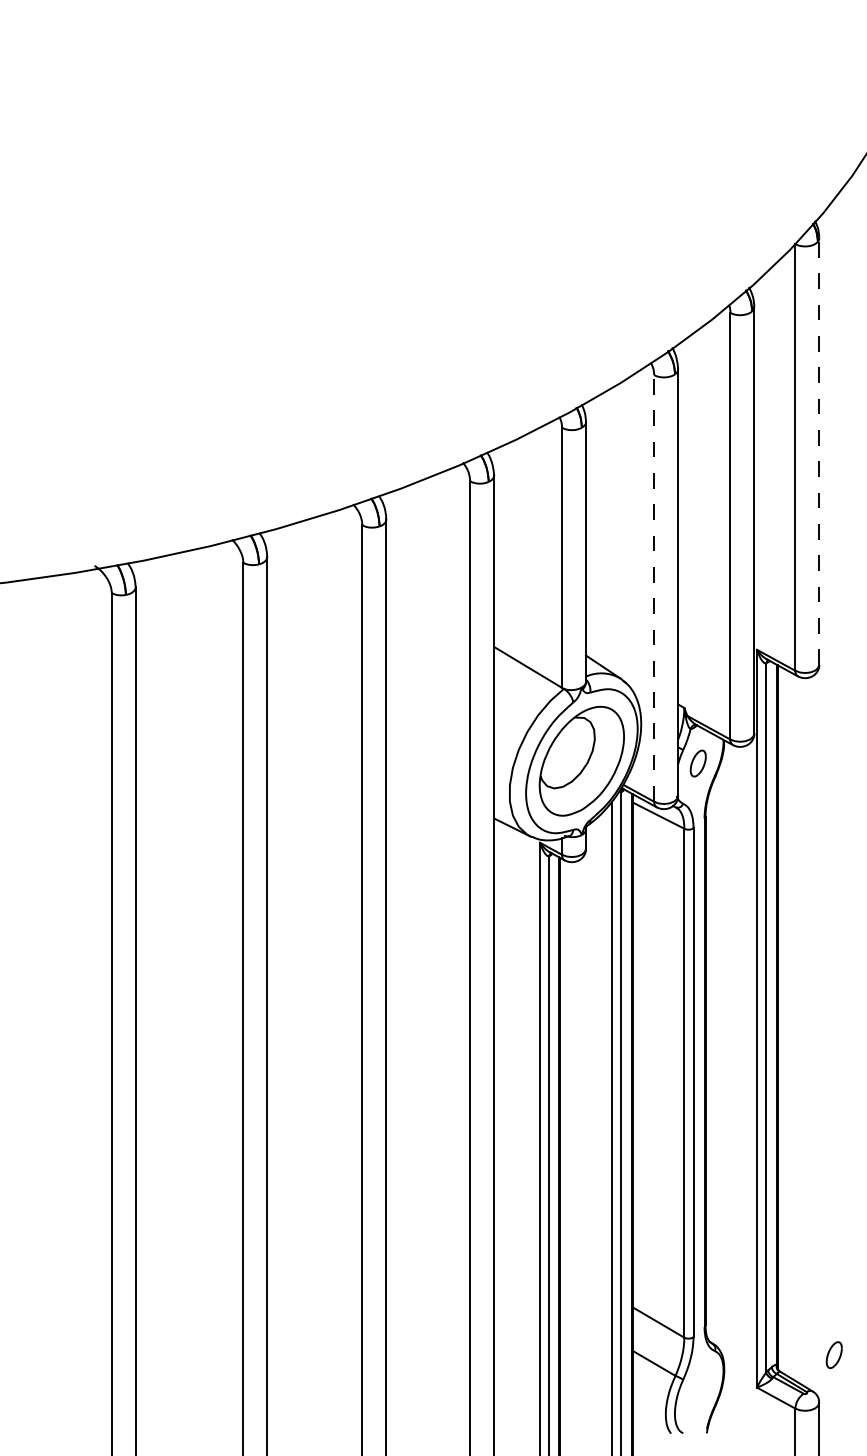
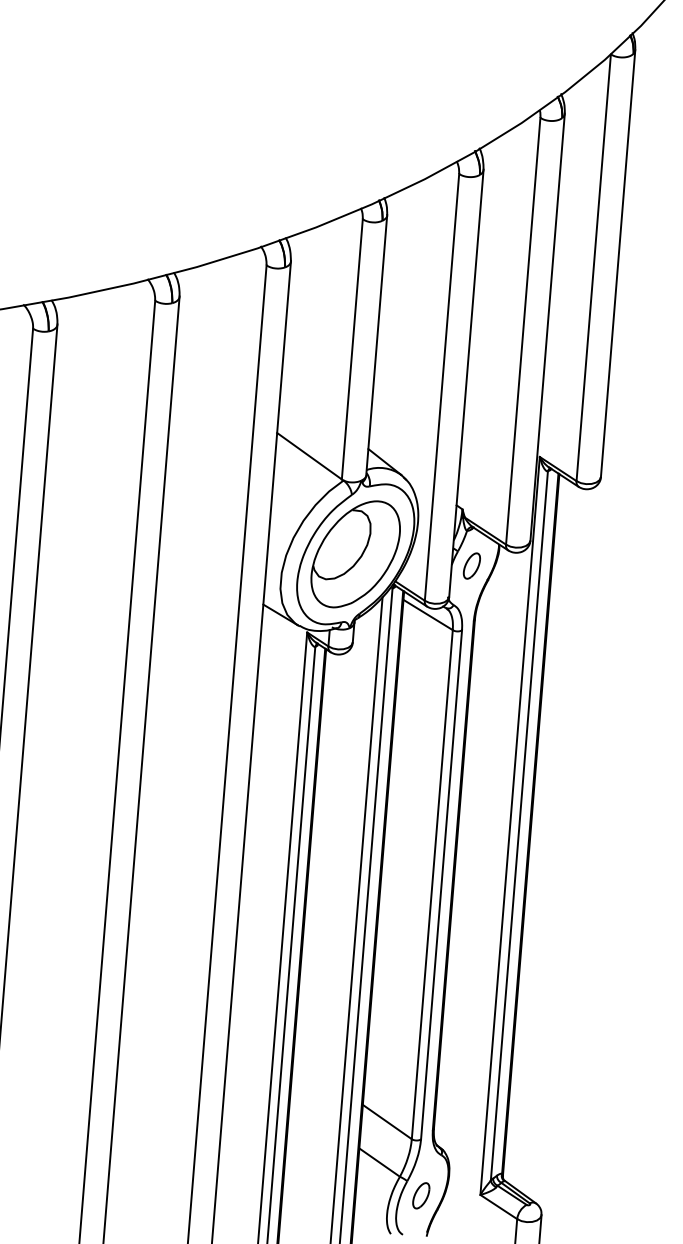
line: (819, 451) -> (618, 263), dashed -> solid
line: (654, 588) -> (442, 387), dashed -> solid
part: (833, 1354) -> (420, 1195), moved

